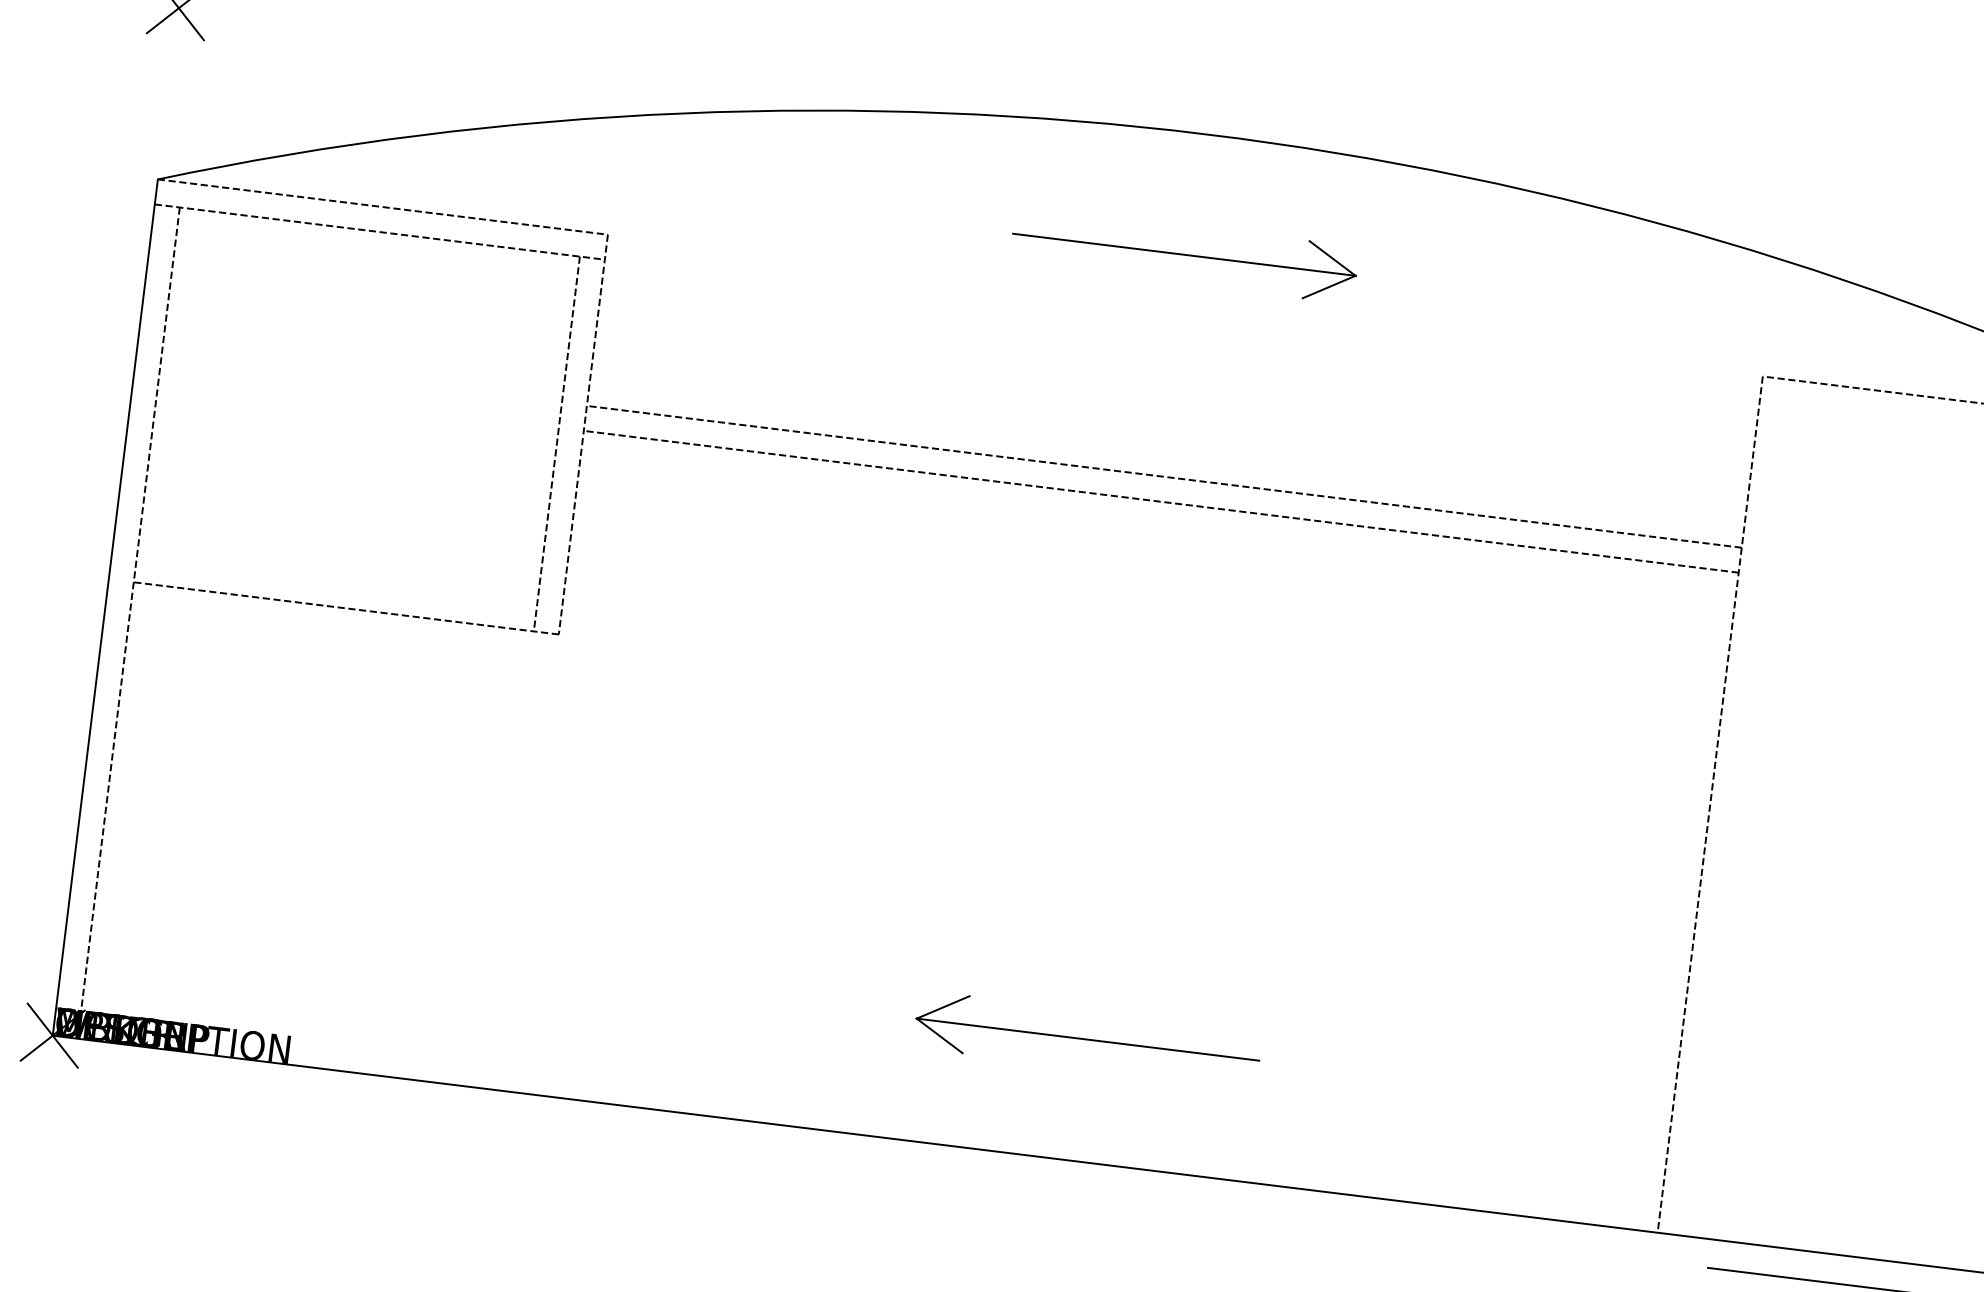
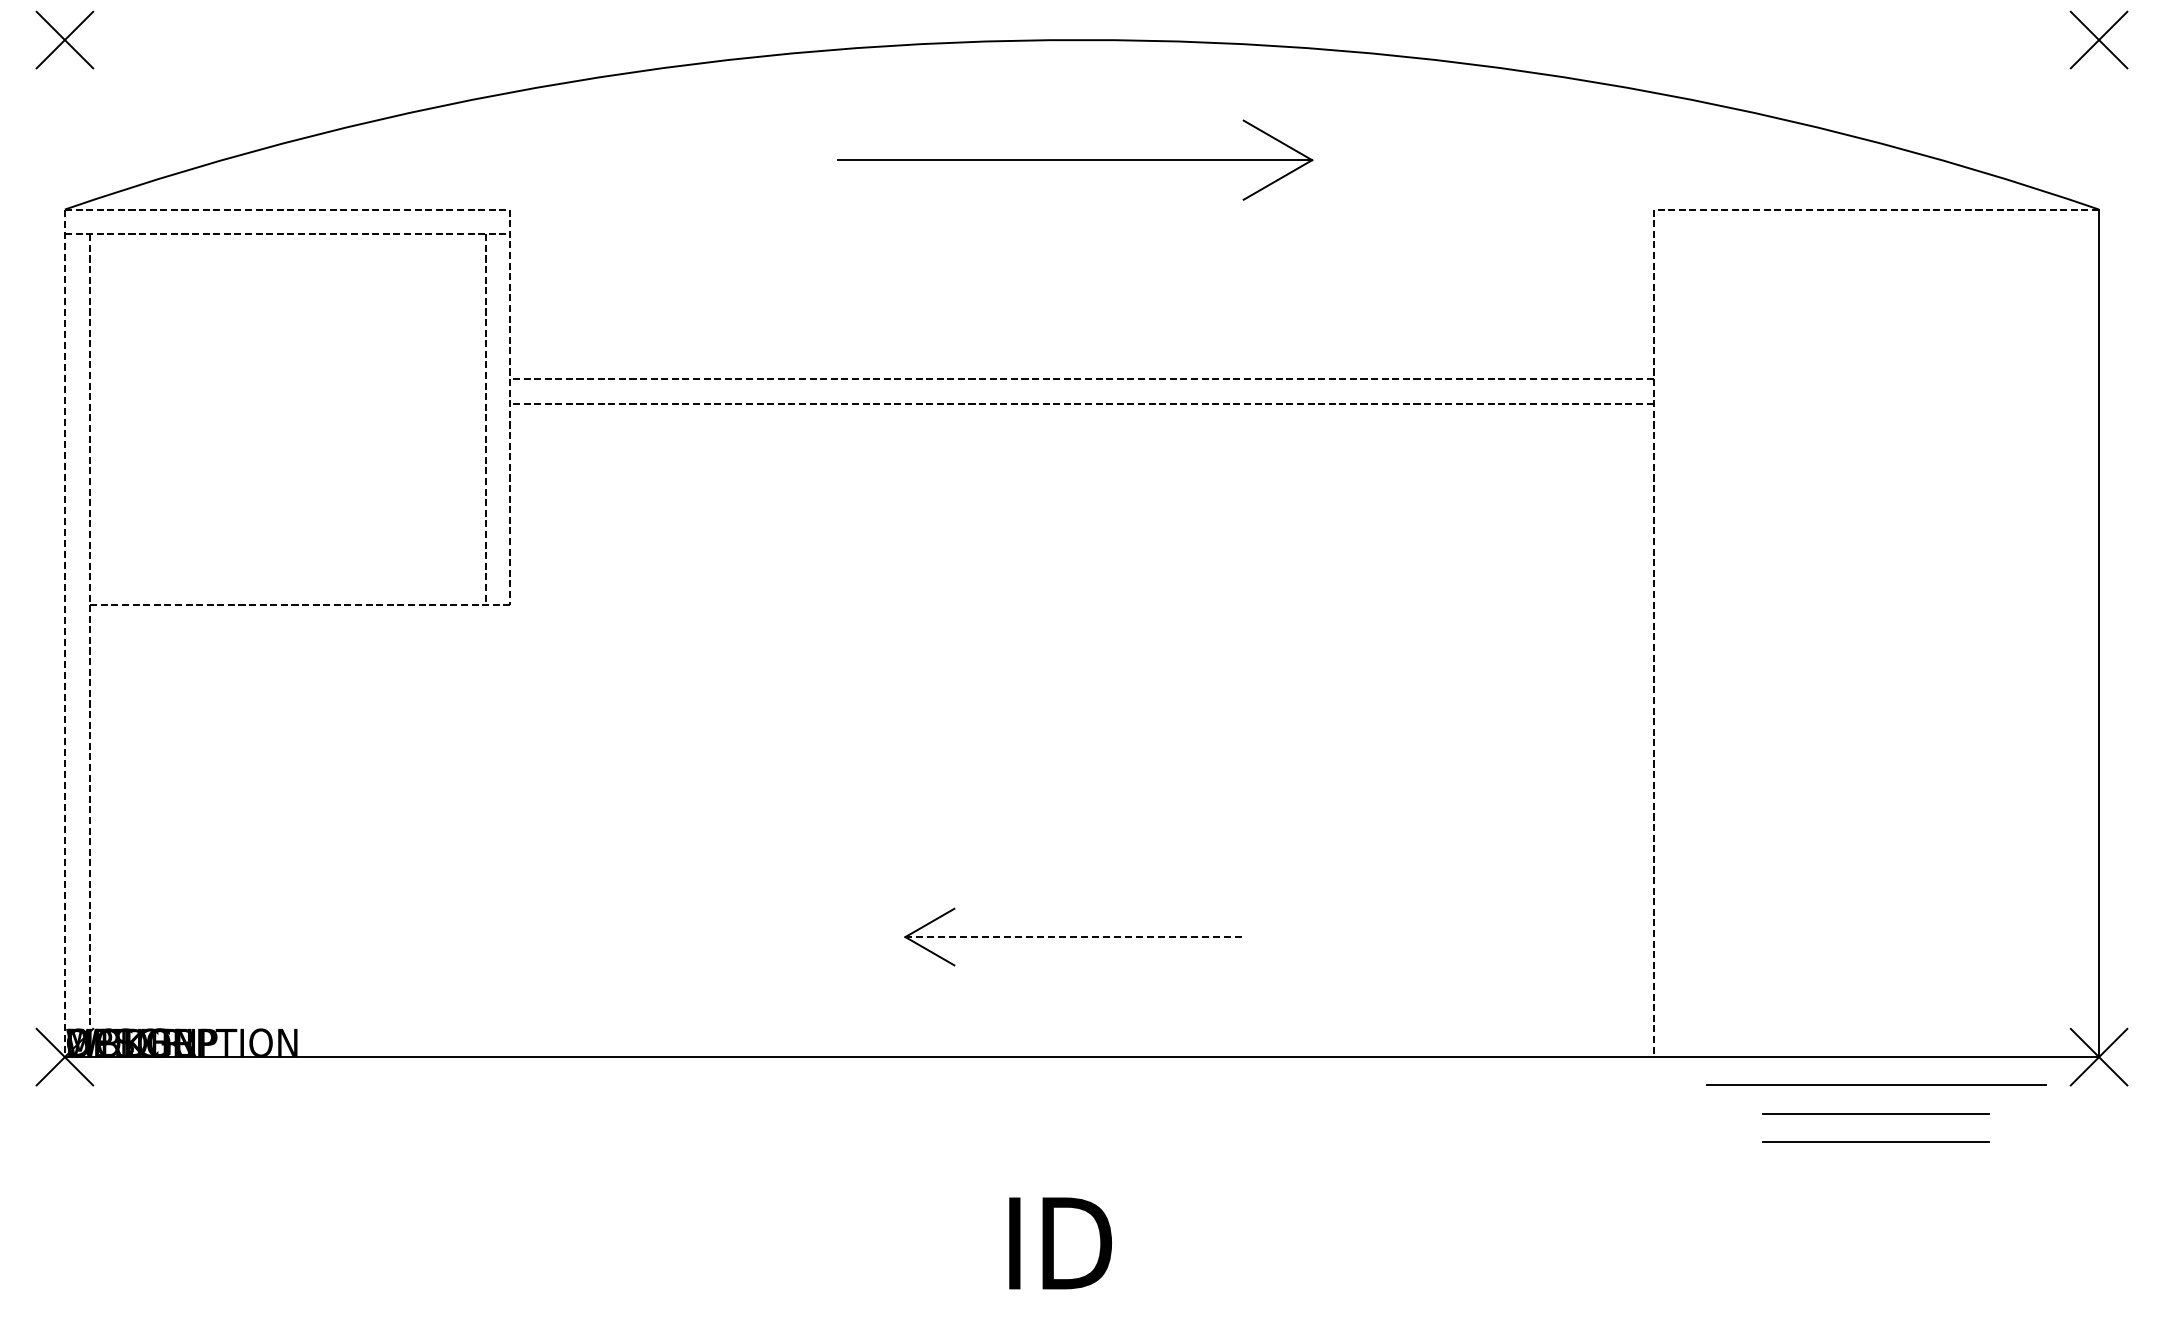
part: (1183, 254) -> (1074, 159), size x1.4
line: (104, 607) -> (64, 633), solid -> dashed
line: (1087, 1040) -> (1074, 937), solid -> dashed

